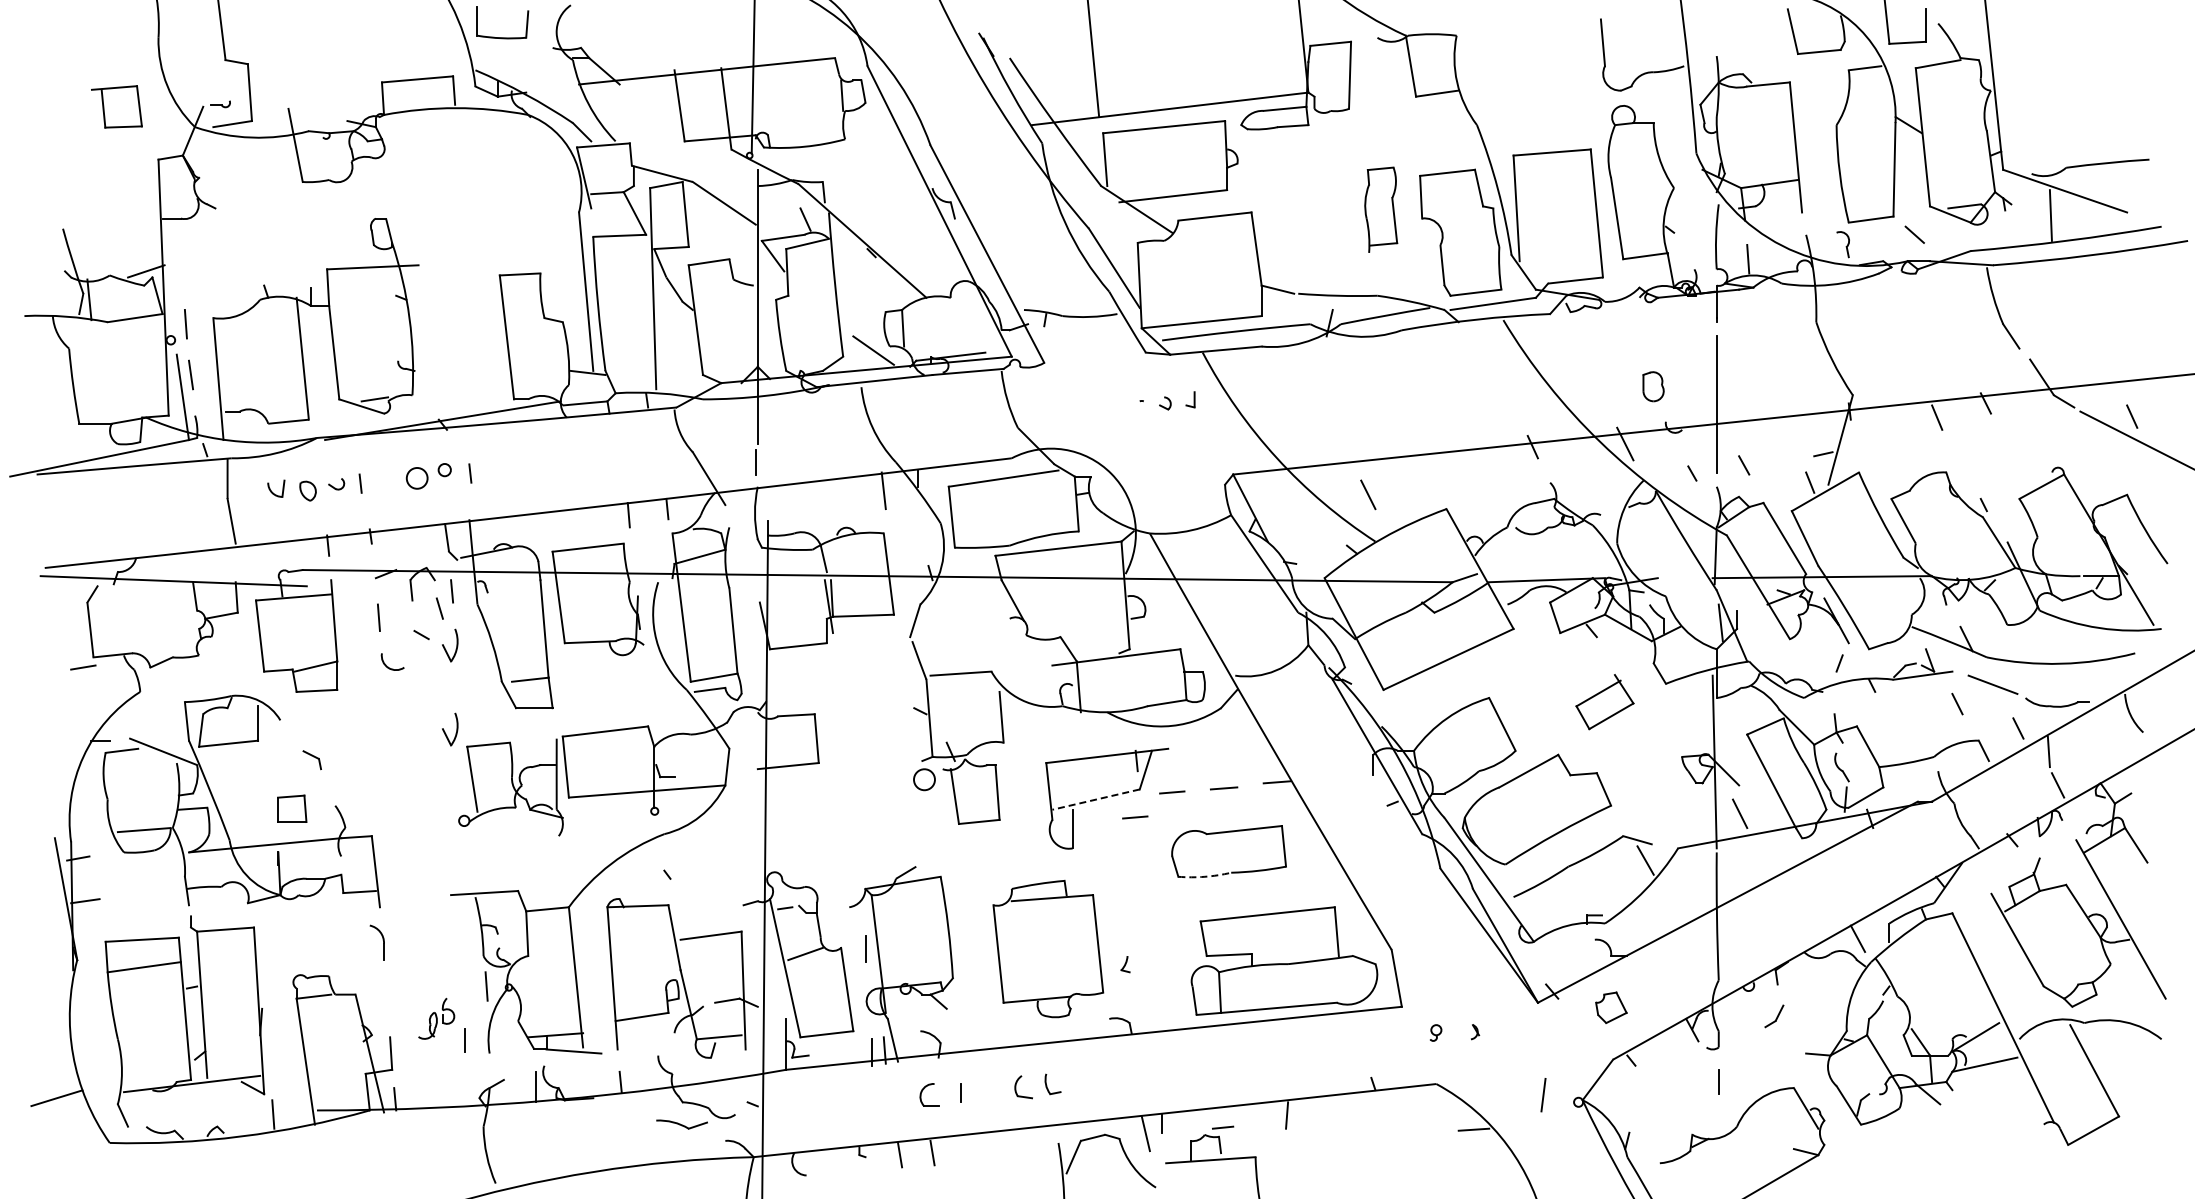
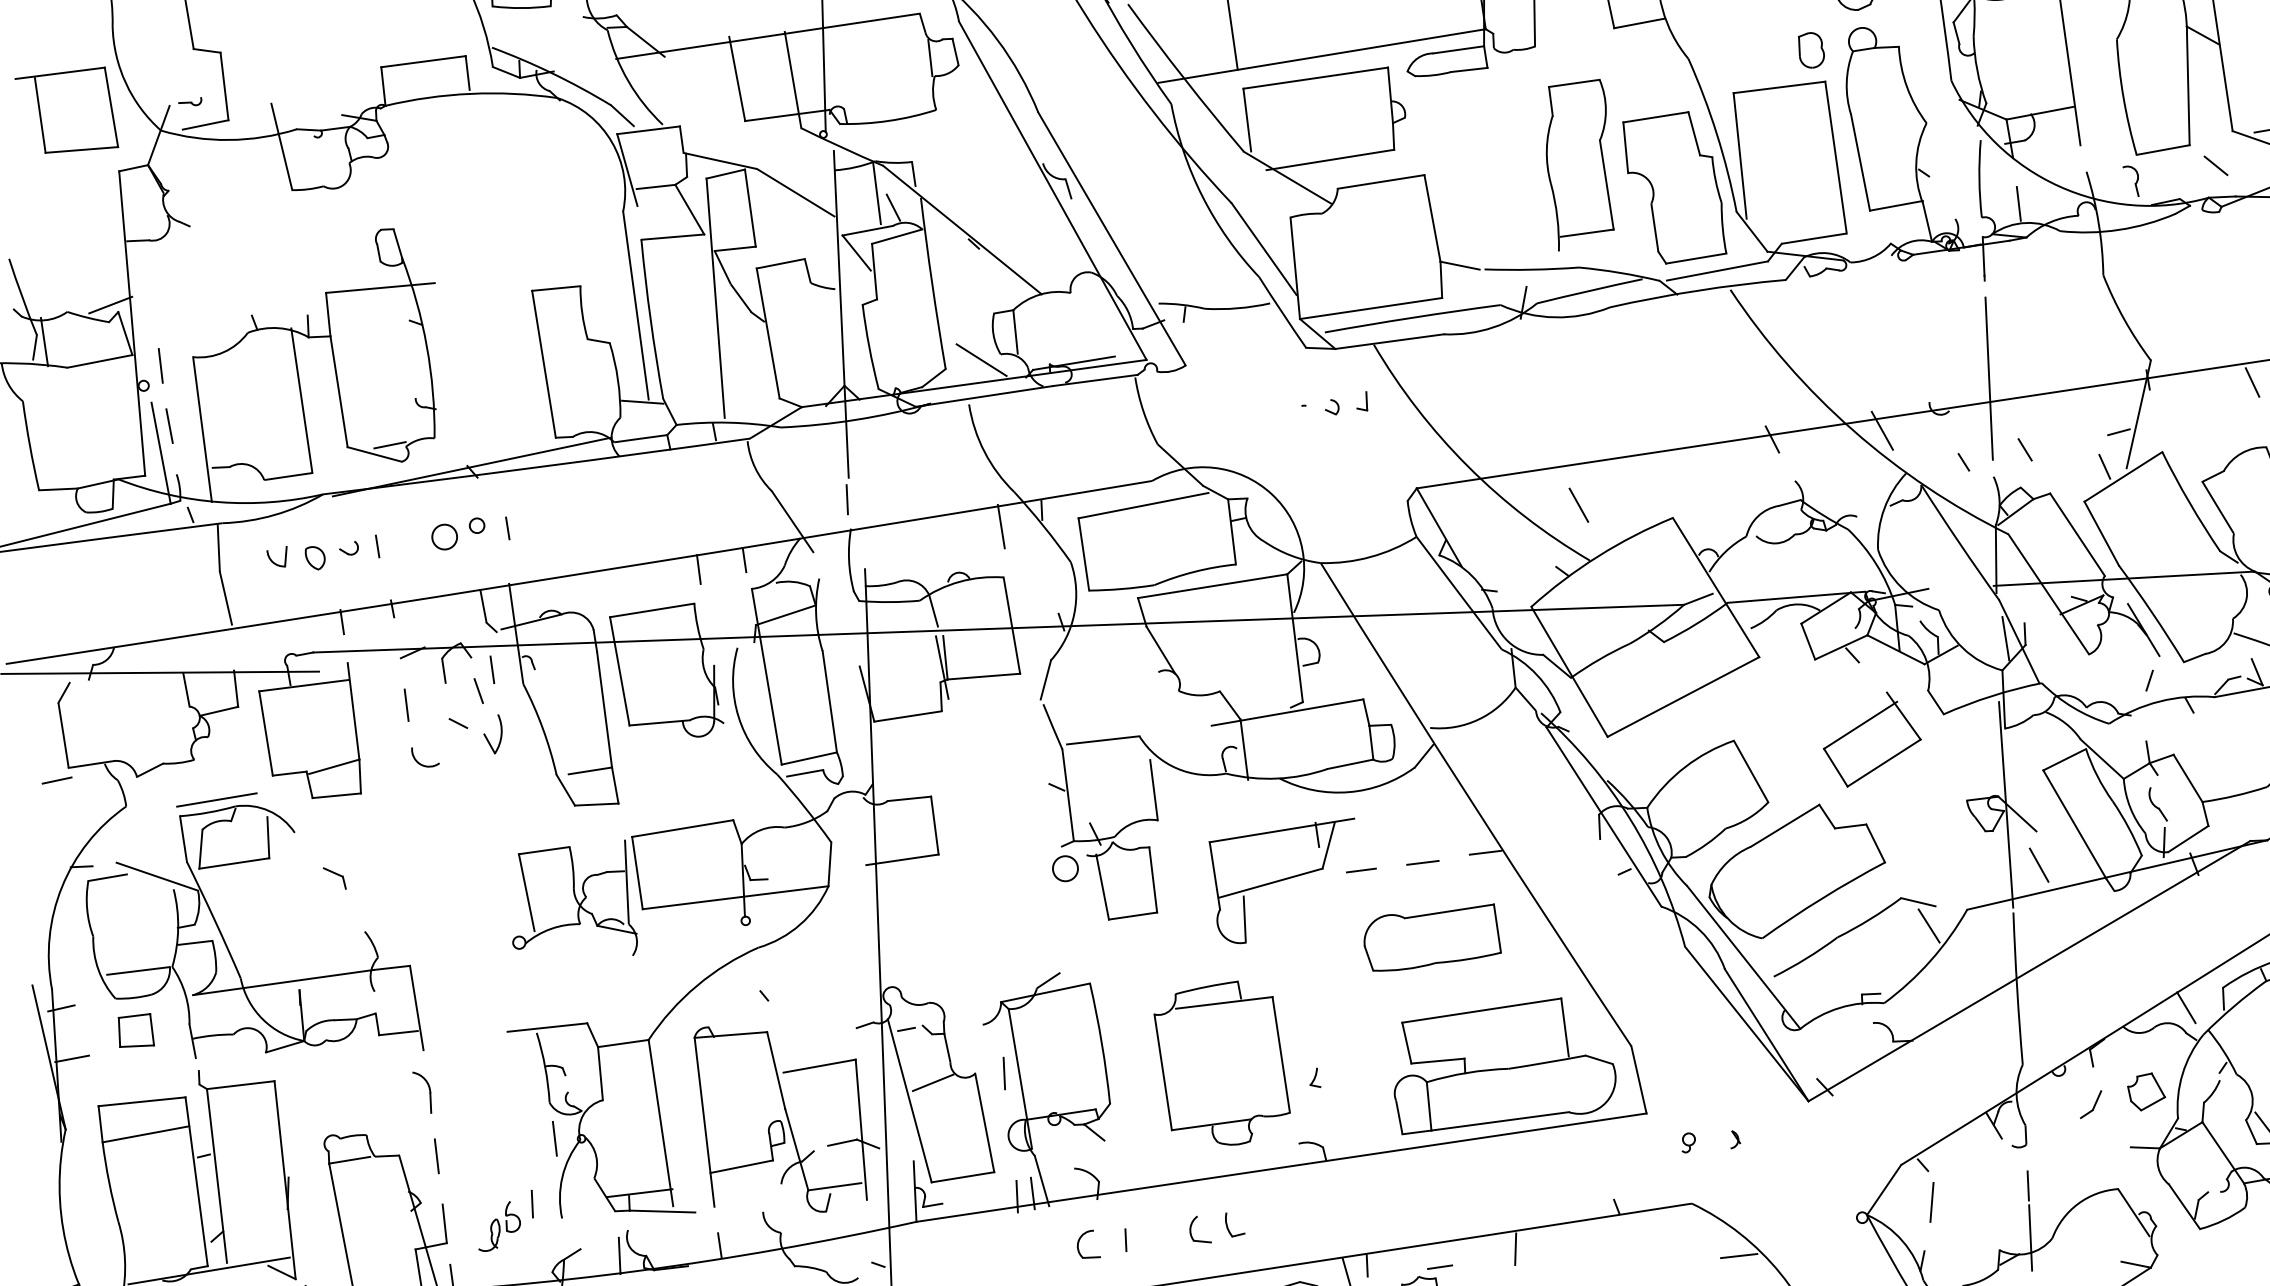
part: (116, 106) -> (66, 110), size x1.67
line: (792, 207) -> (877, 194), added
part: (1380, 209) -> (1577, 164), size x1.67
part: (1653, 386) -> (1811, 50), moved
line: (215, 689) -> (215, 799), added
part: (1604, 701) -> (1871, 738), size x1.43
part: (450, 729) -> (497, 834), removed
line: (1096, 799) -> (1271, 882), dashed -> solid
part: (292, 808) -> (136, 1030), moved
line: (1135, 817) -> (1318, 902), removed
arc: (1204, 876) -> (1404, 968), dashed -> solid
line: (387, 996) -> (437, 1156), added
part: (1611, 1007) -> (2146, 1091), moved
part: (436, 1018) -> (499, 1226), moved
line: (1543, 1095) -> (1932, 1202), moved
line: (1718, 1125) -> (2030, 1237), added

